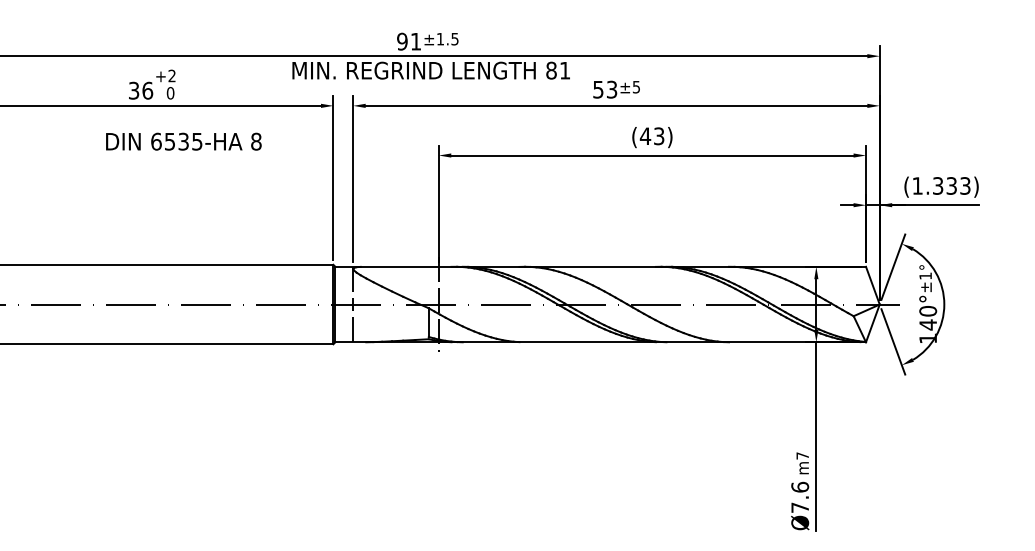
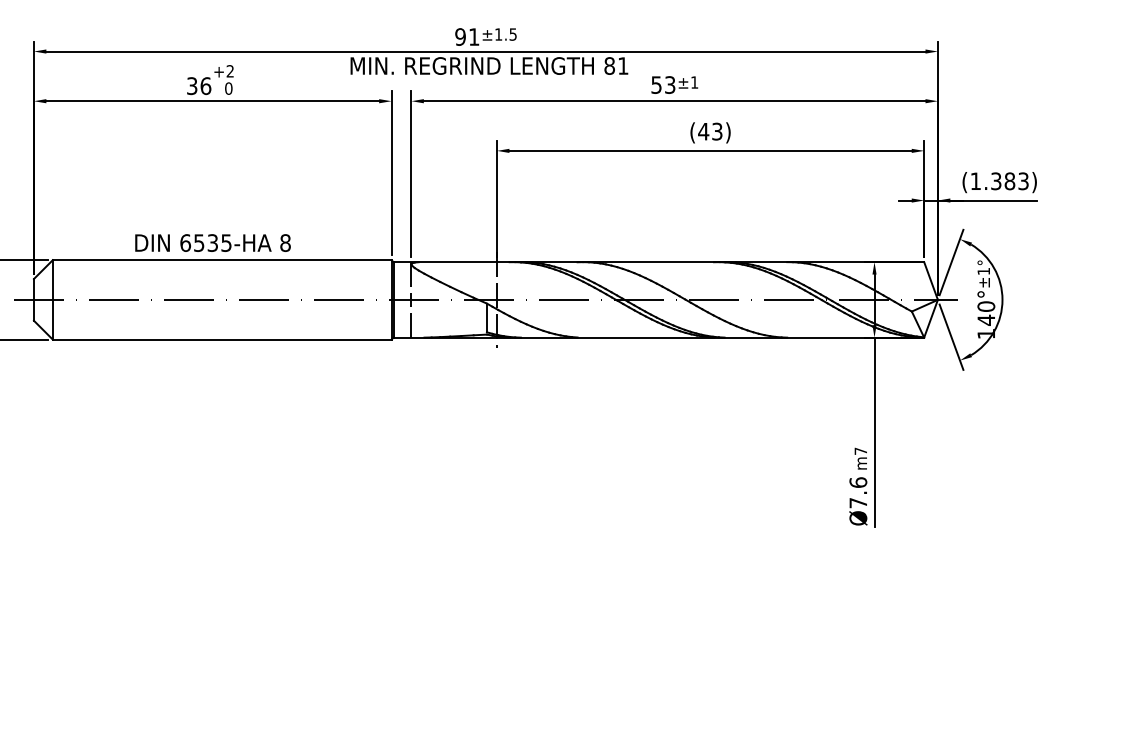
text: (636, 87) -> (694, 82), ±5 -> ±1
text: (183, 141) -> (212, 242), moved
text: (951, 186) -> (1009, 181), (1.333) -> (1.383)

